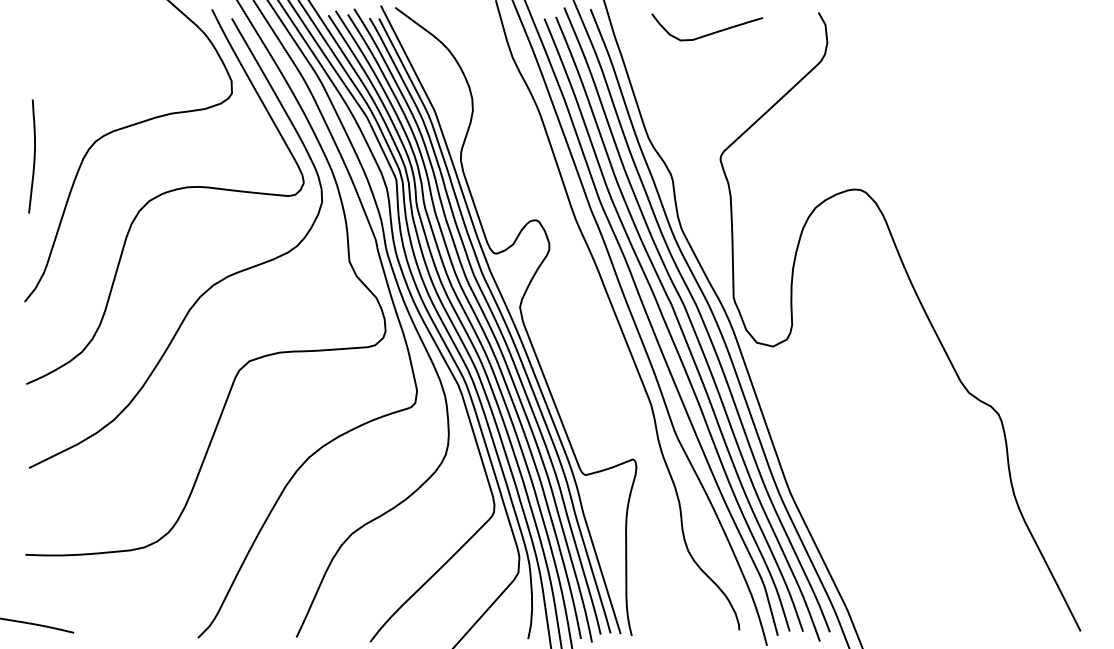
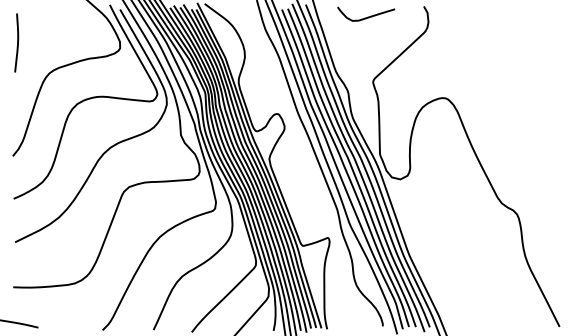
curve: (33, 155) -> (17, 42), moved

